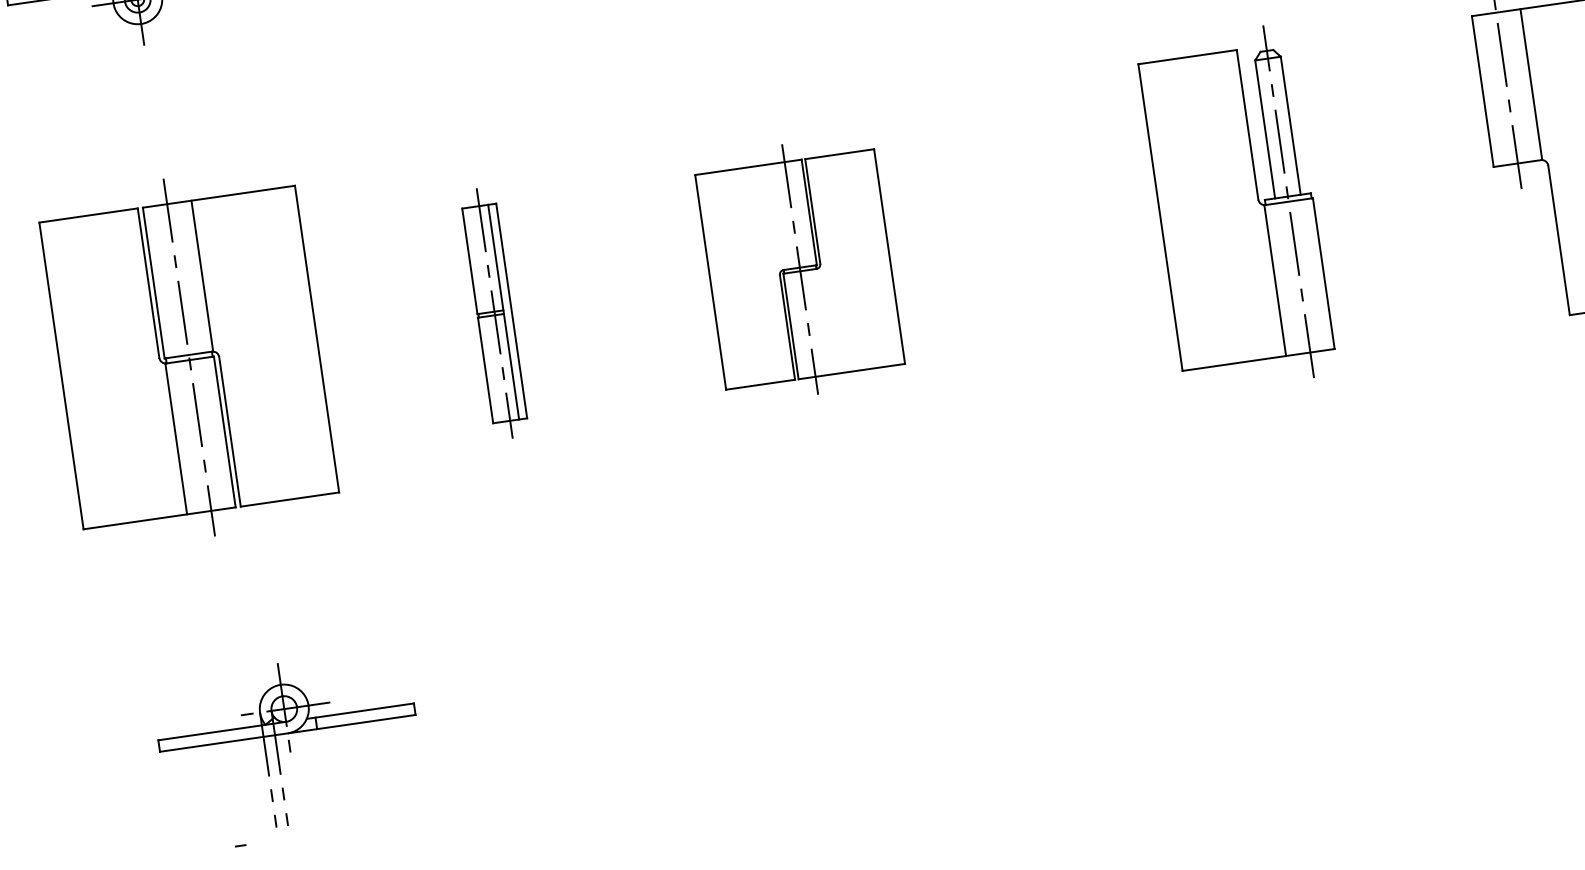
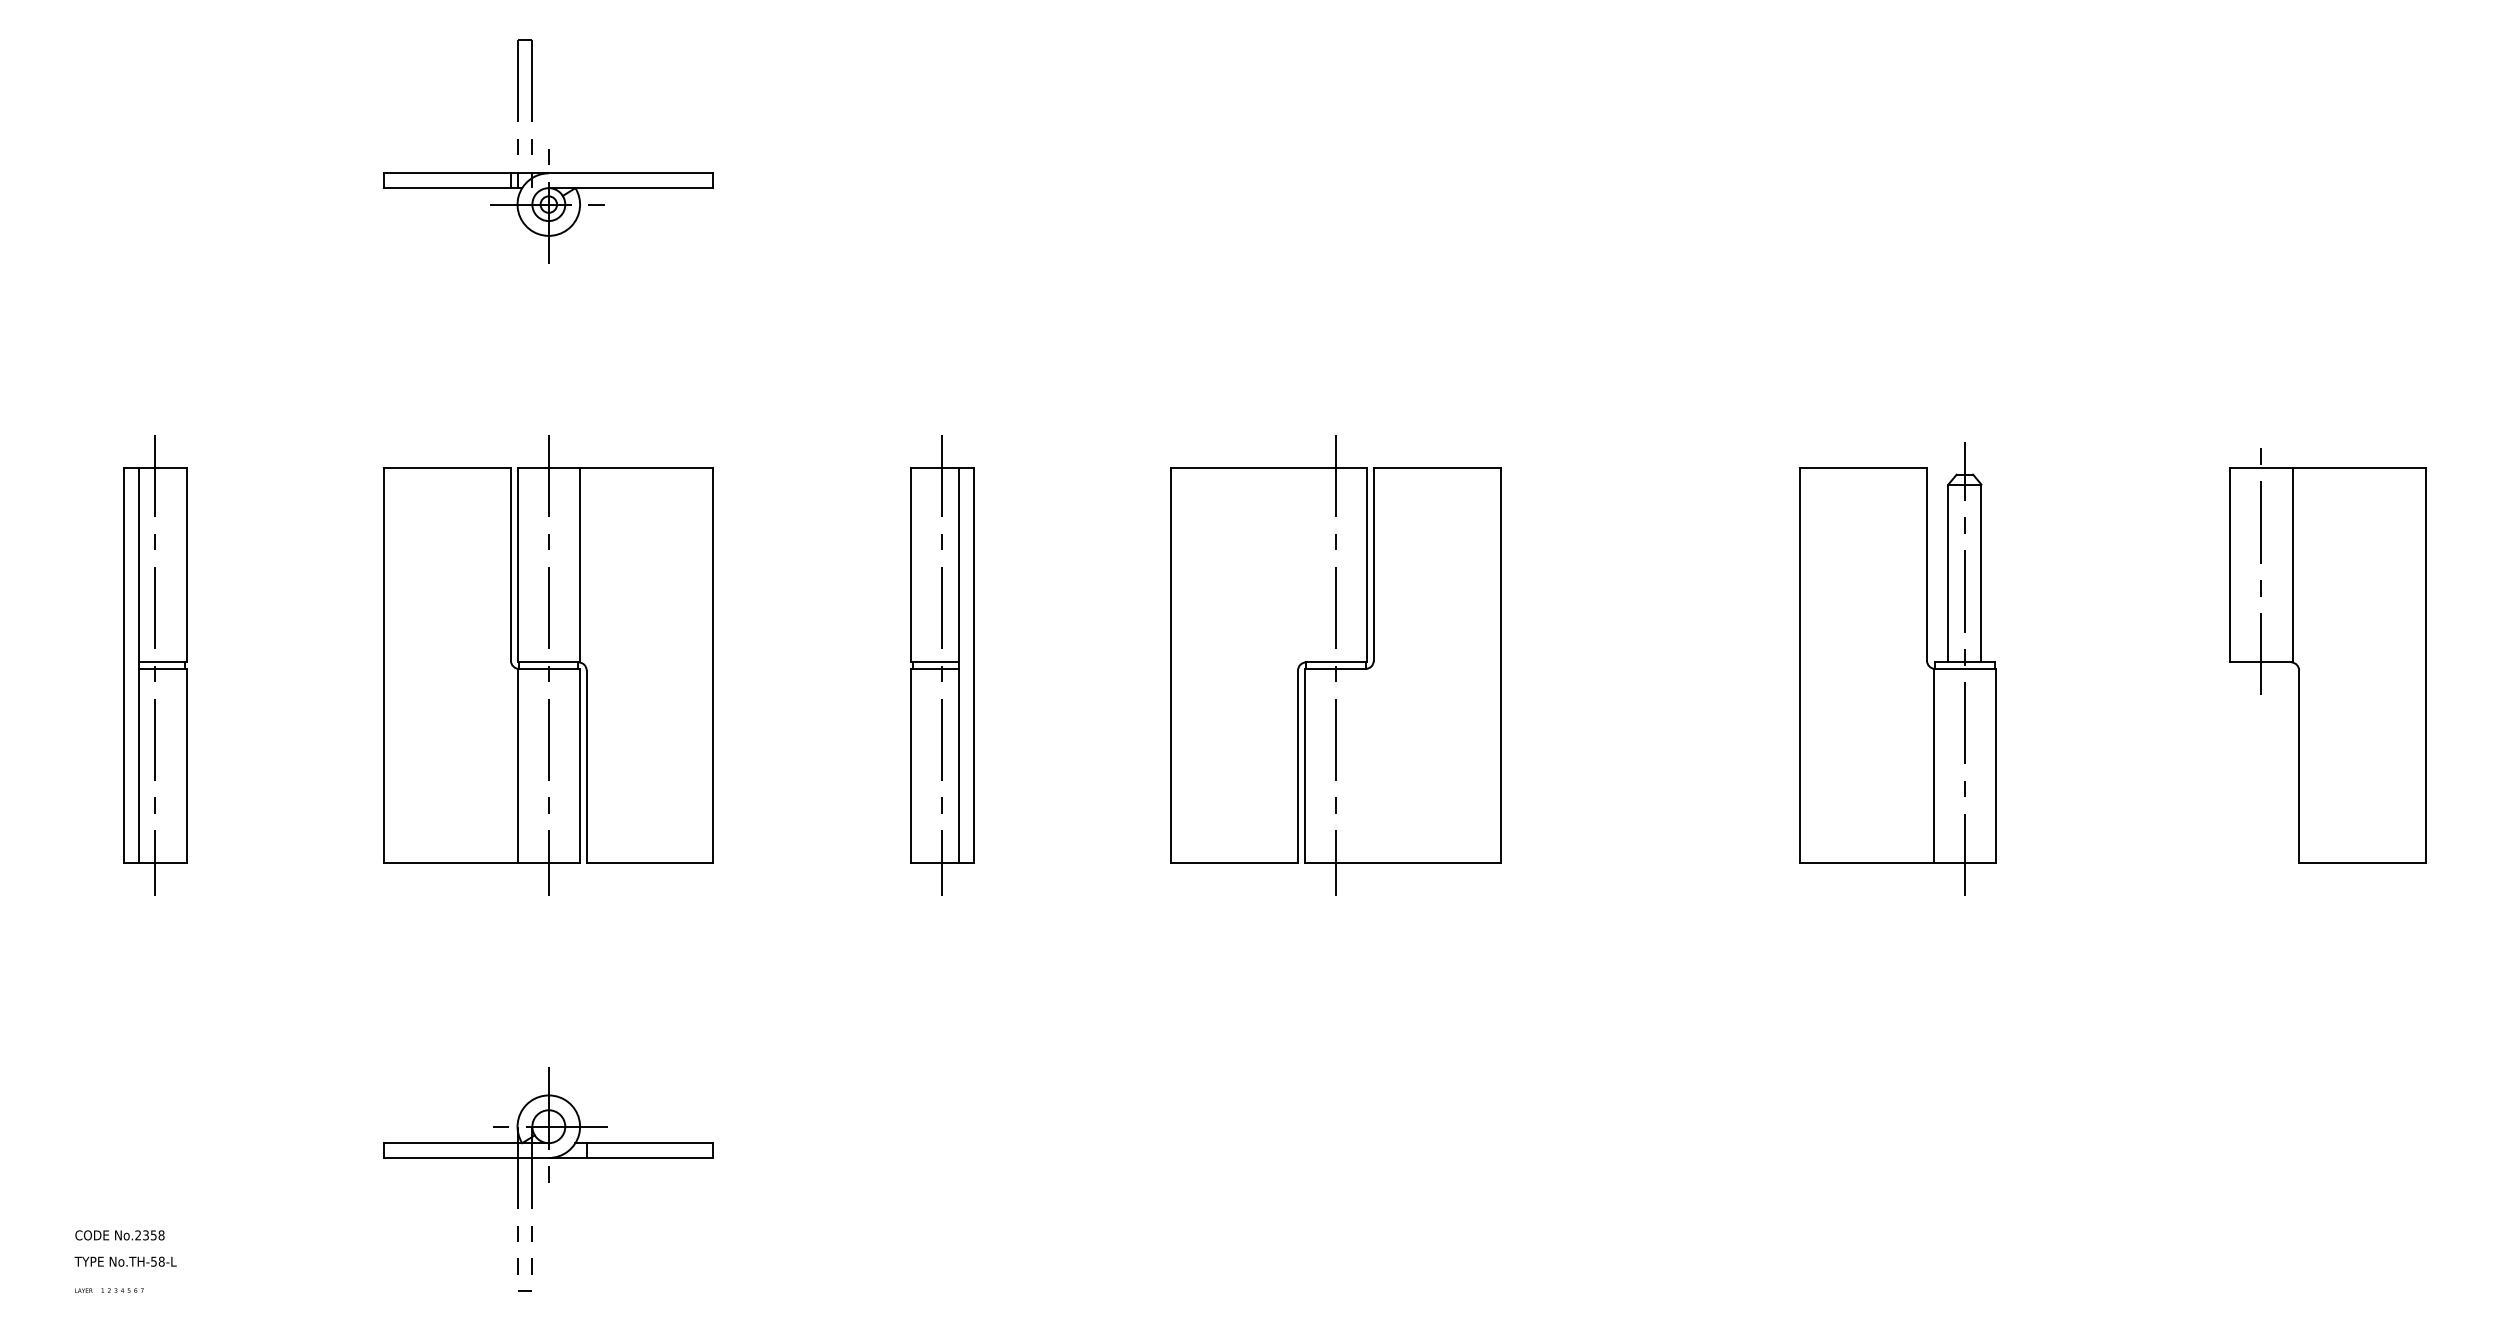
part: (799, 269) -> (1335, 665), size x1.43
part: (494, 313) -> (942, 665), size x1.43
part: (288, 743) -> (548, 1170), moved

